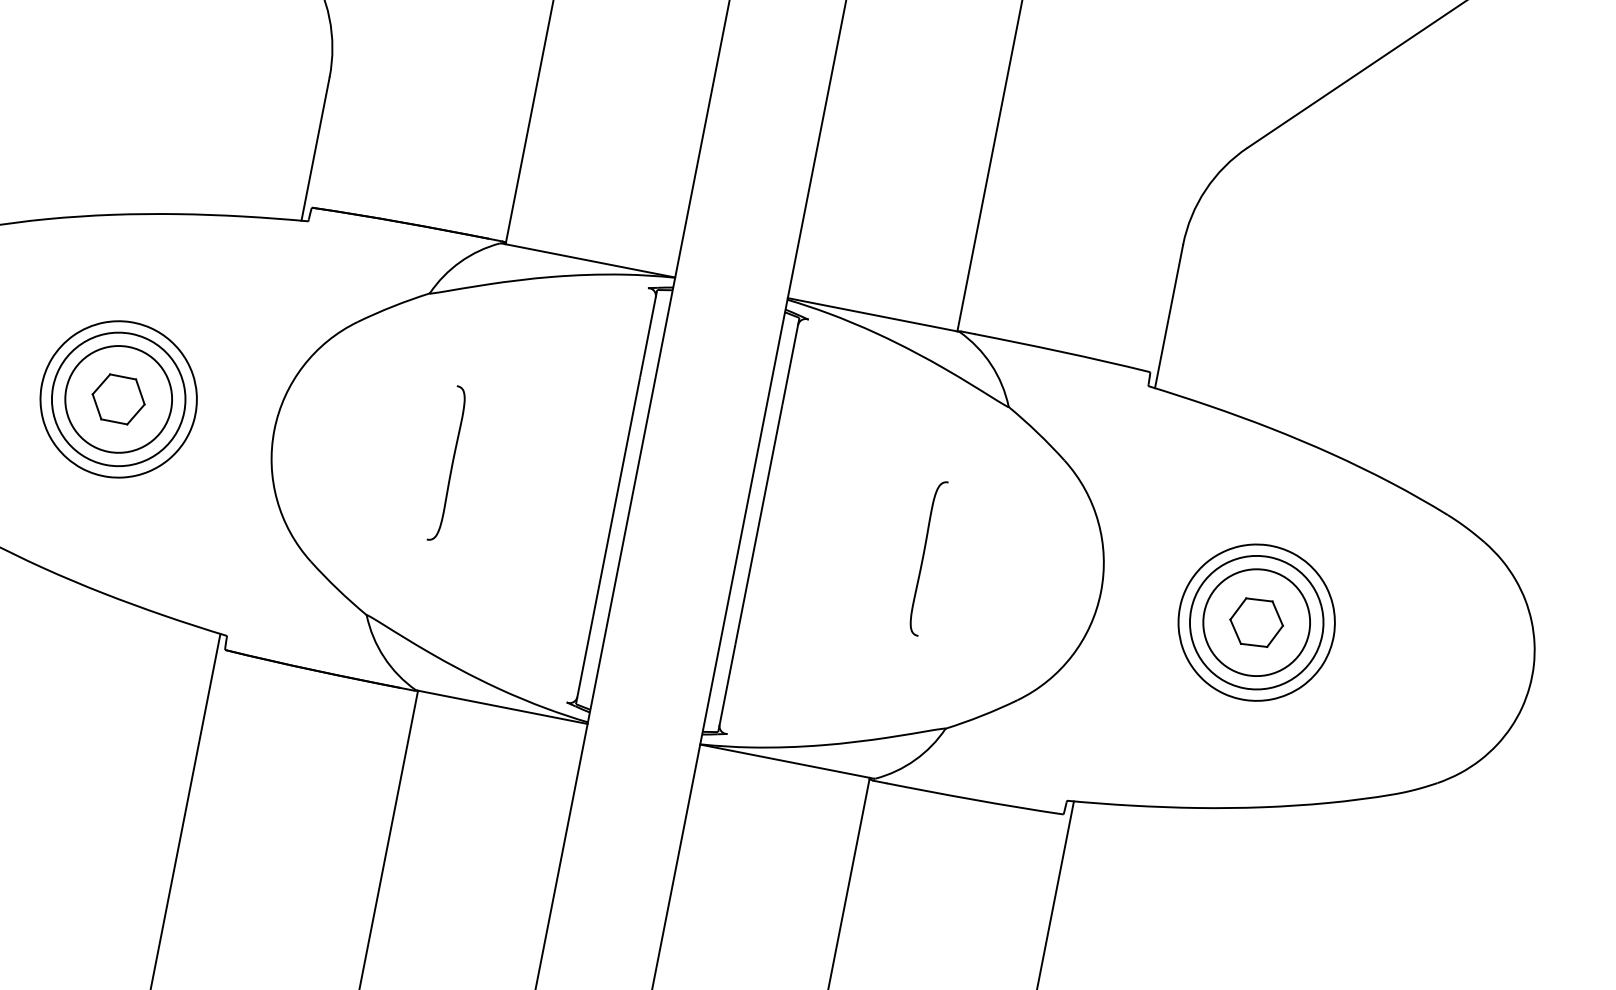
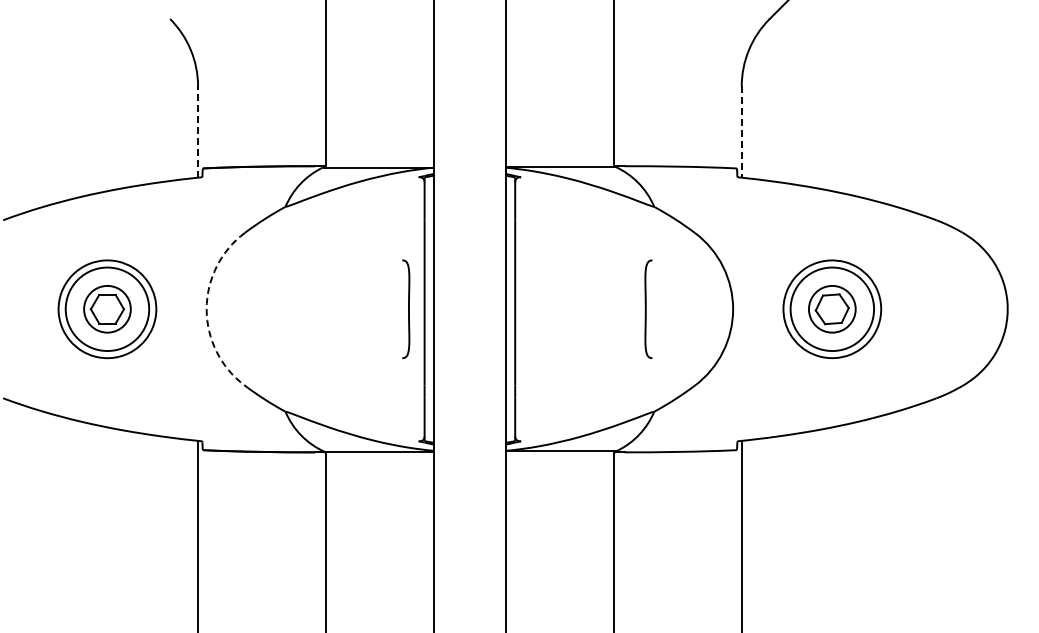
line: (316, 149) -> (198, 132), solid -> dashed
line: (1168, 317) -> (741, 132), solid -> dashed
circle: (119, 398) -> (107, 308), size x0.7
arc: (274, 430) -> (206, 309), solid -> dashed
curve: (451, 463) -> (408, 308), moved
curve: (924, 556) -> (646, 308), moved
circle: (1255, 621) -> (831, 308), size x0.7

